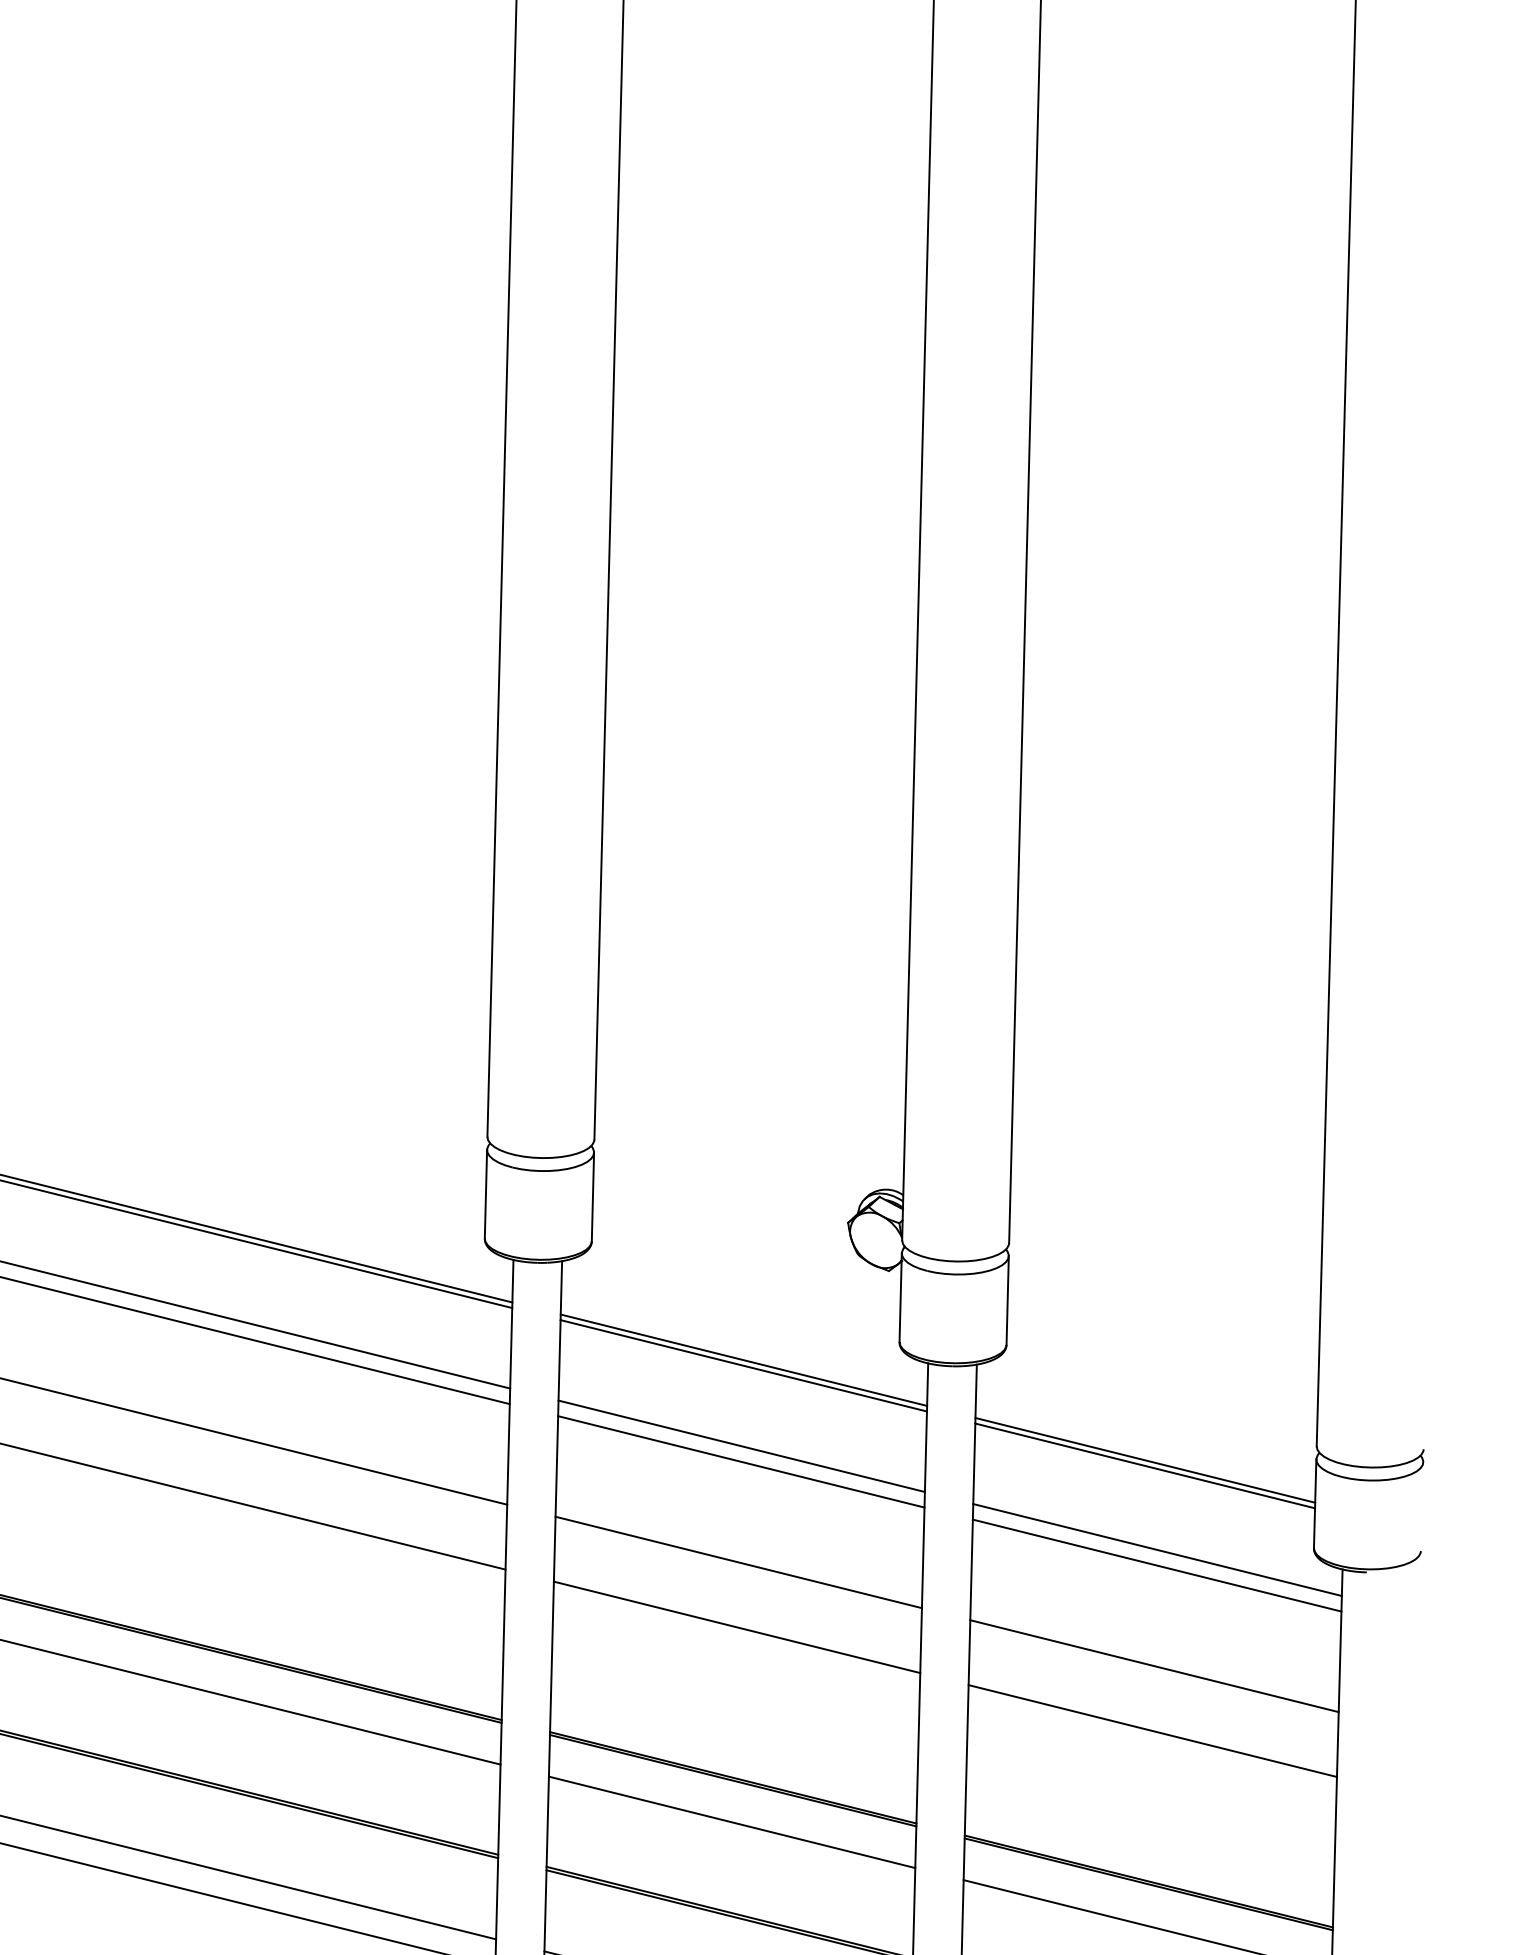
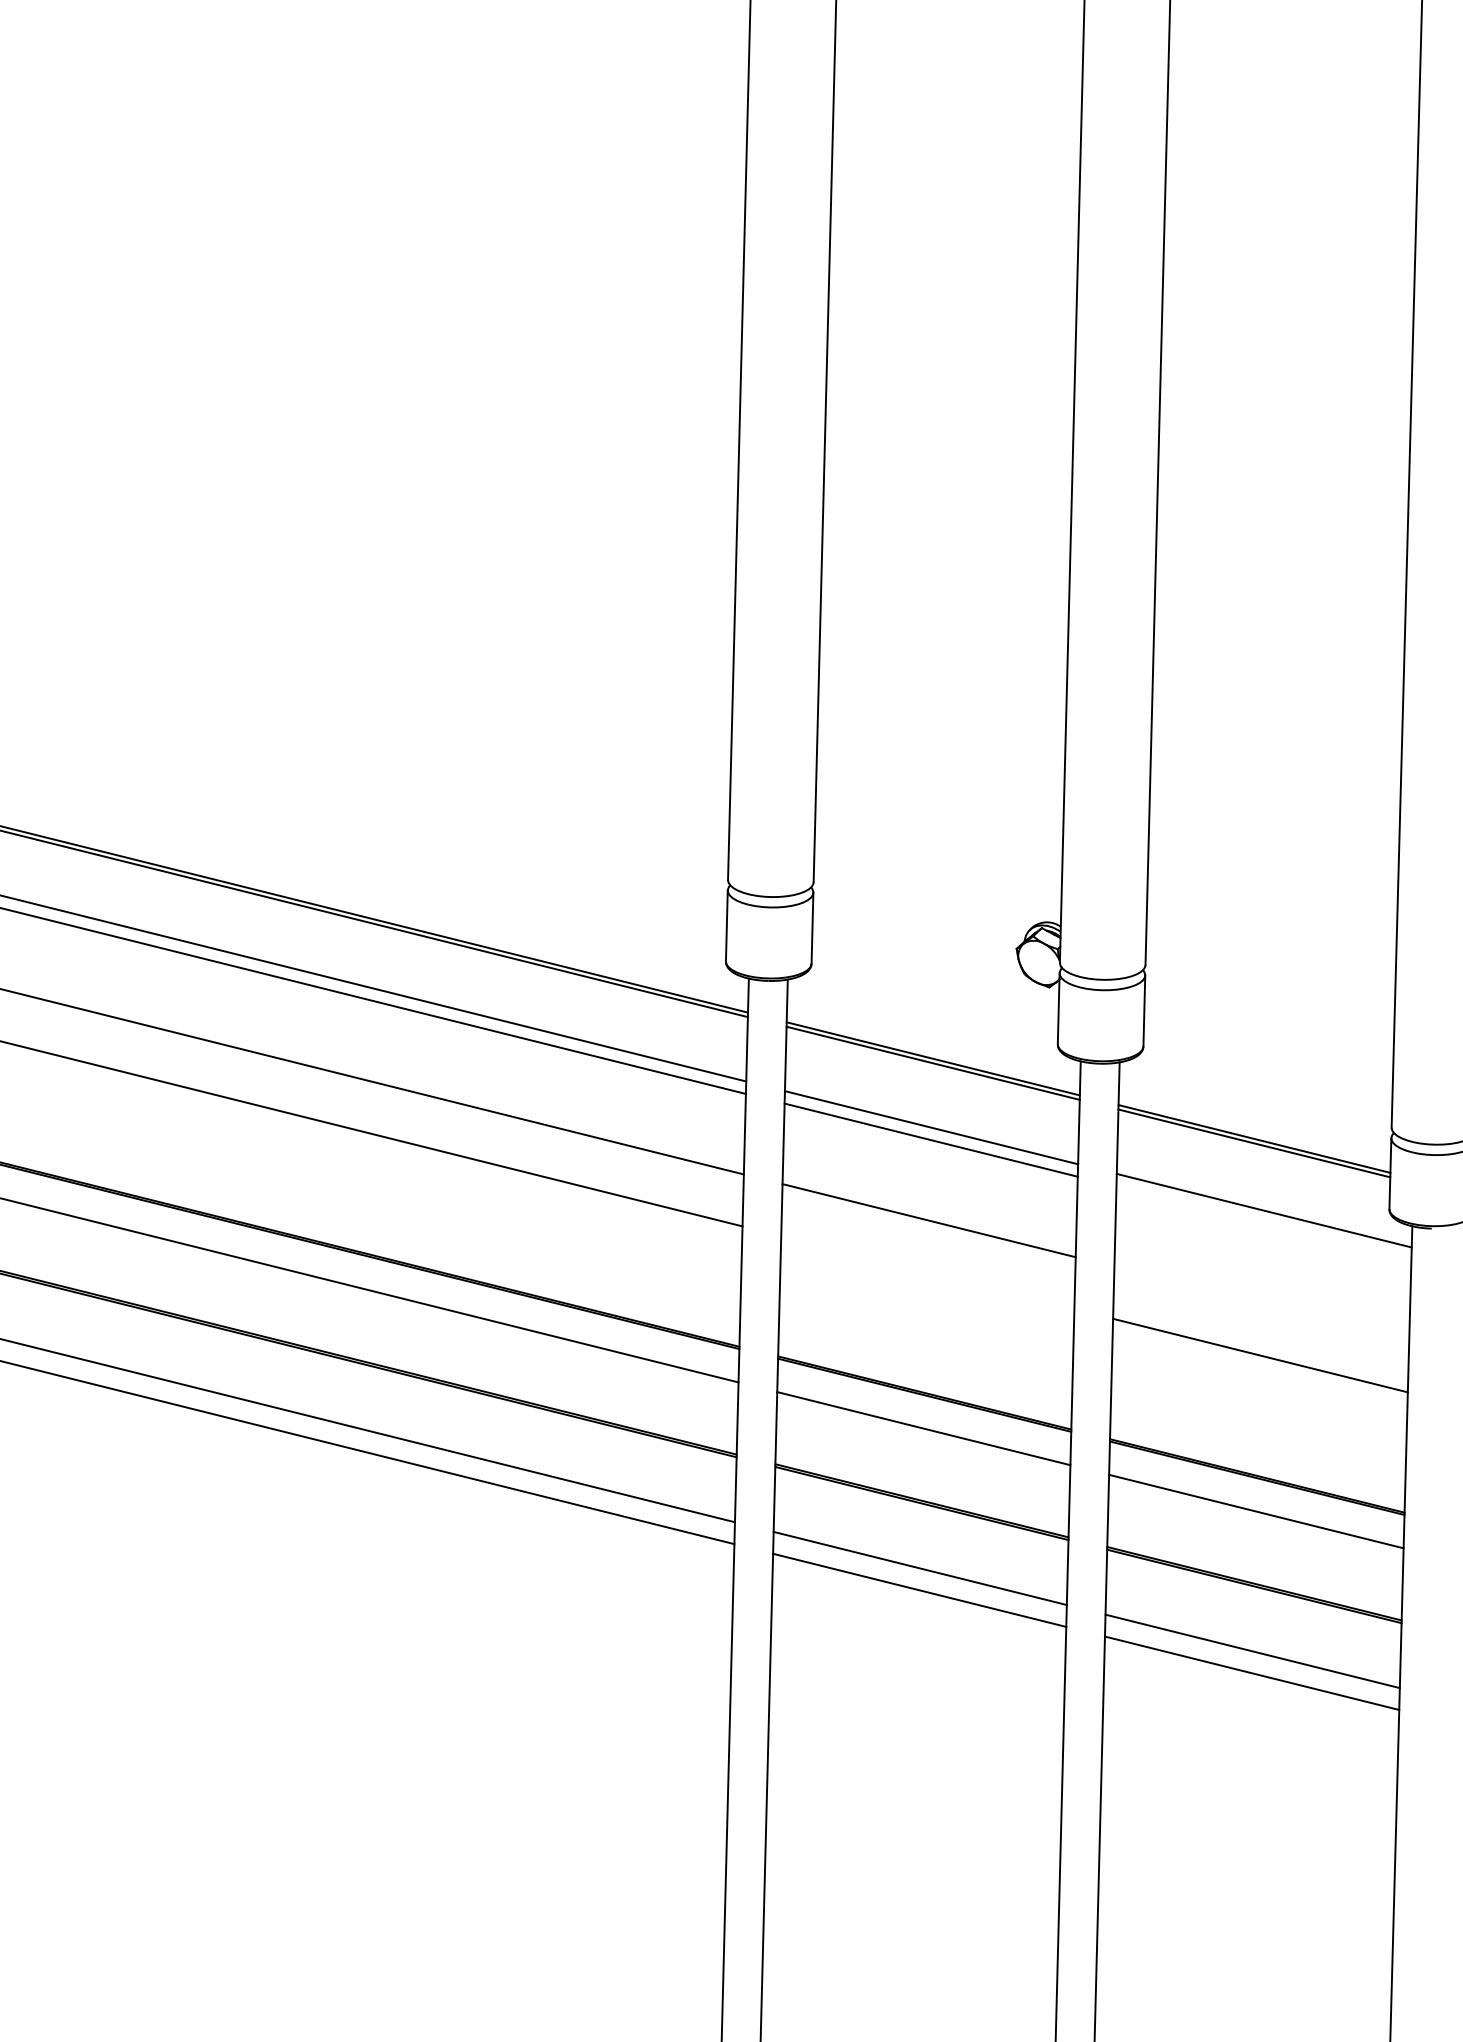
line: (1156, 1564) -> (1263, 1222), removed
line: (736, 1627) -> (927, 1272), removed
line: (1154, 1665) -> (1261, 1303), removed

